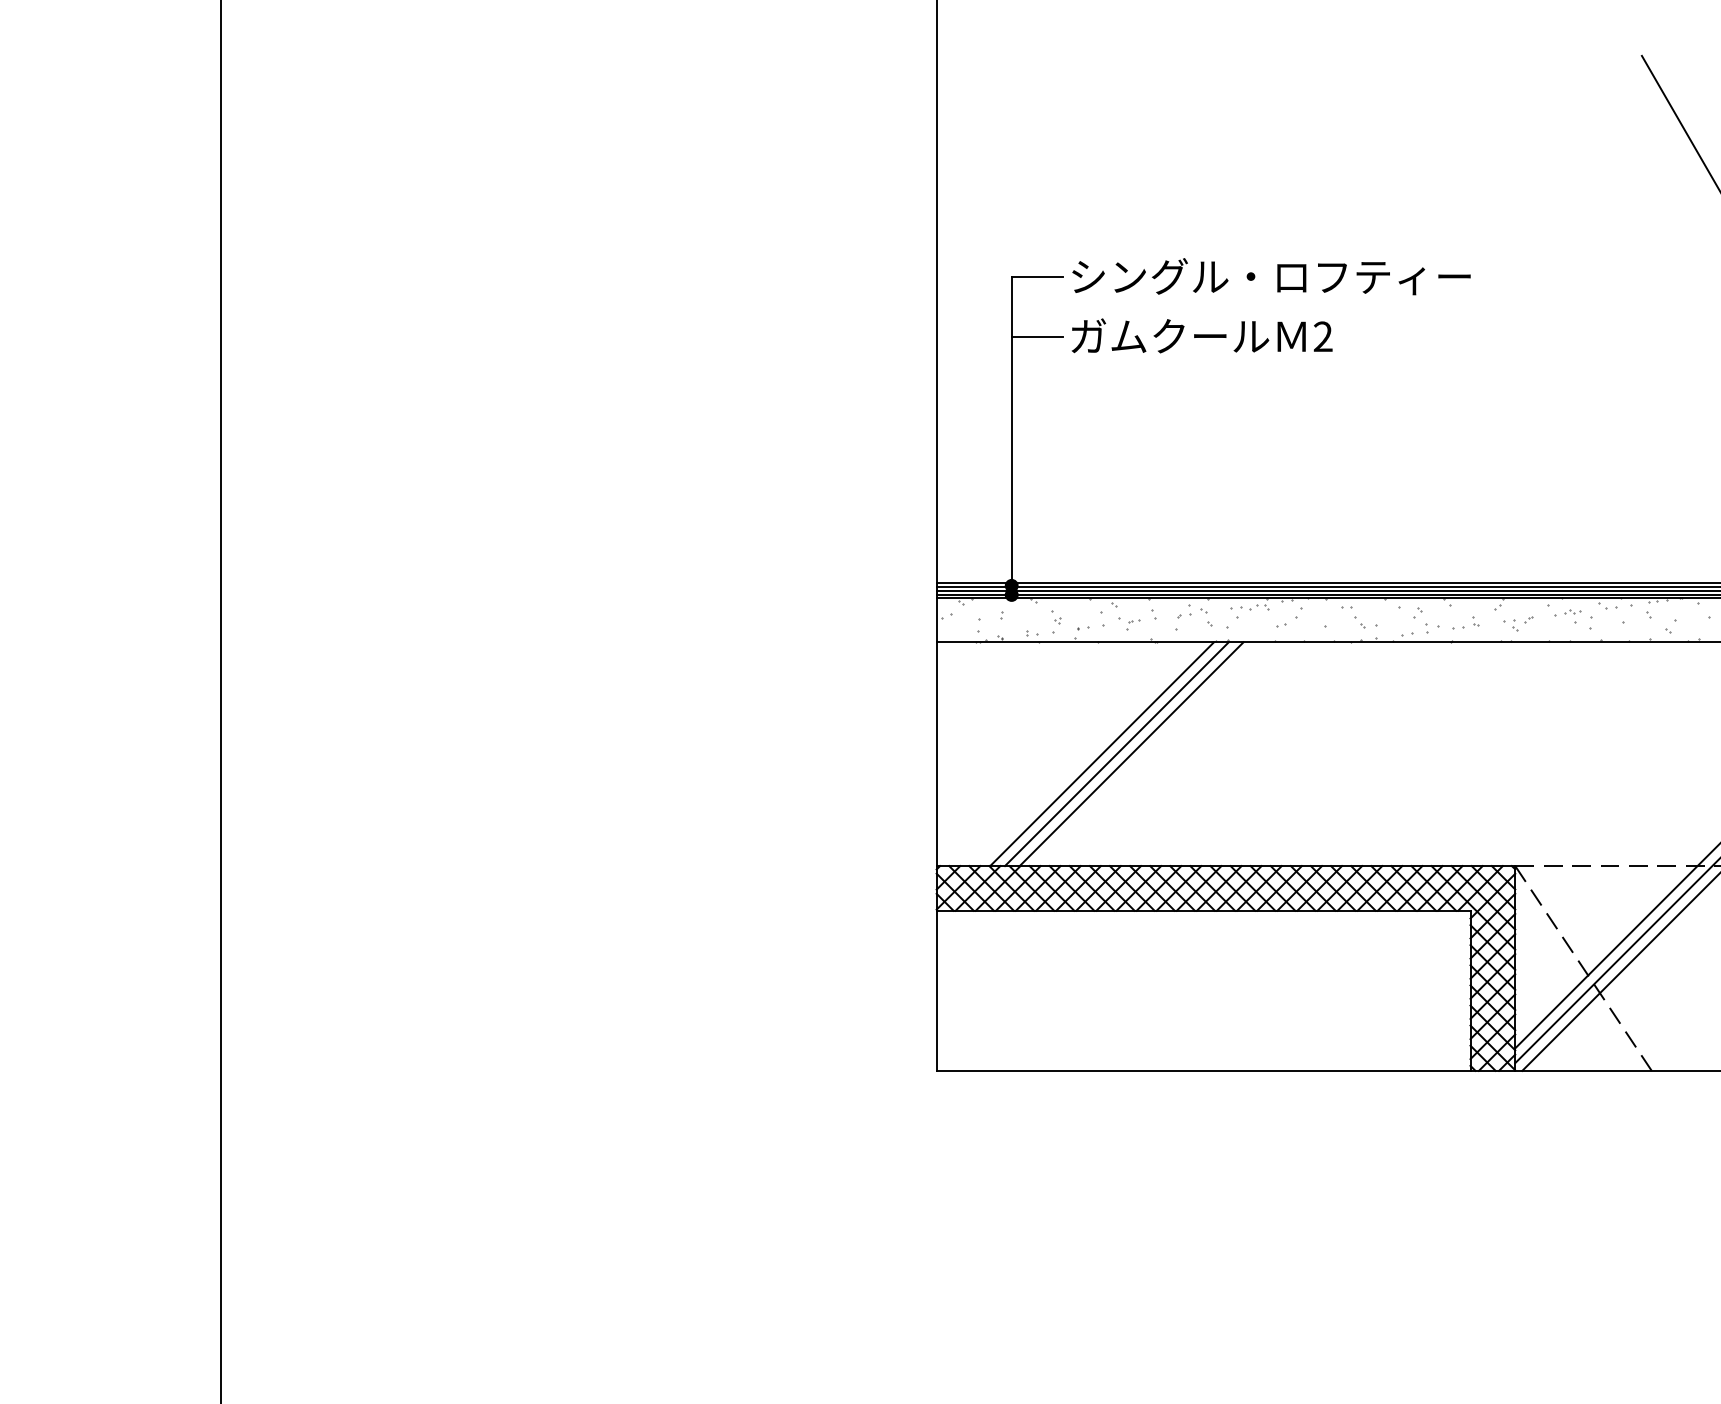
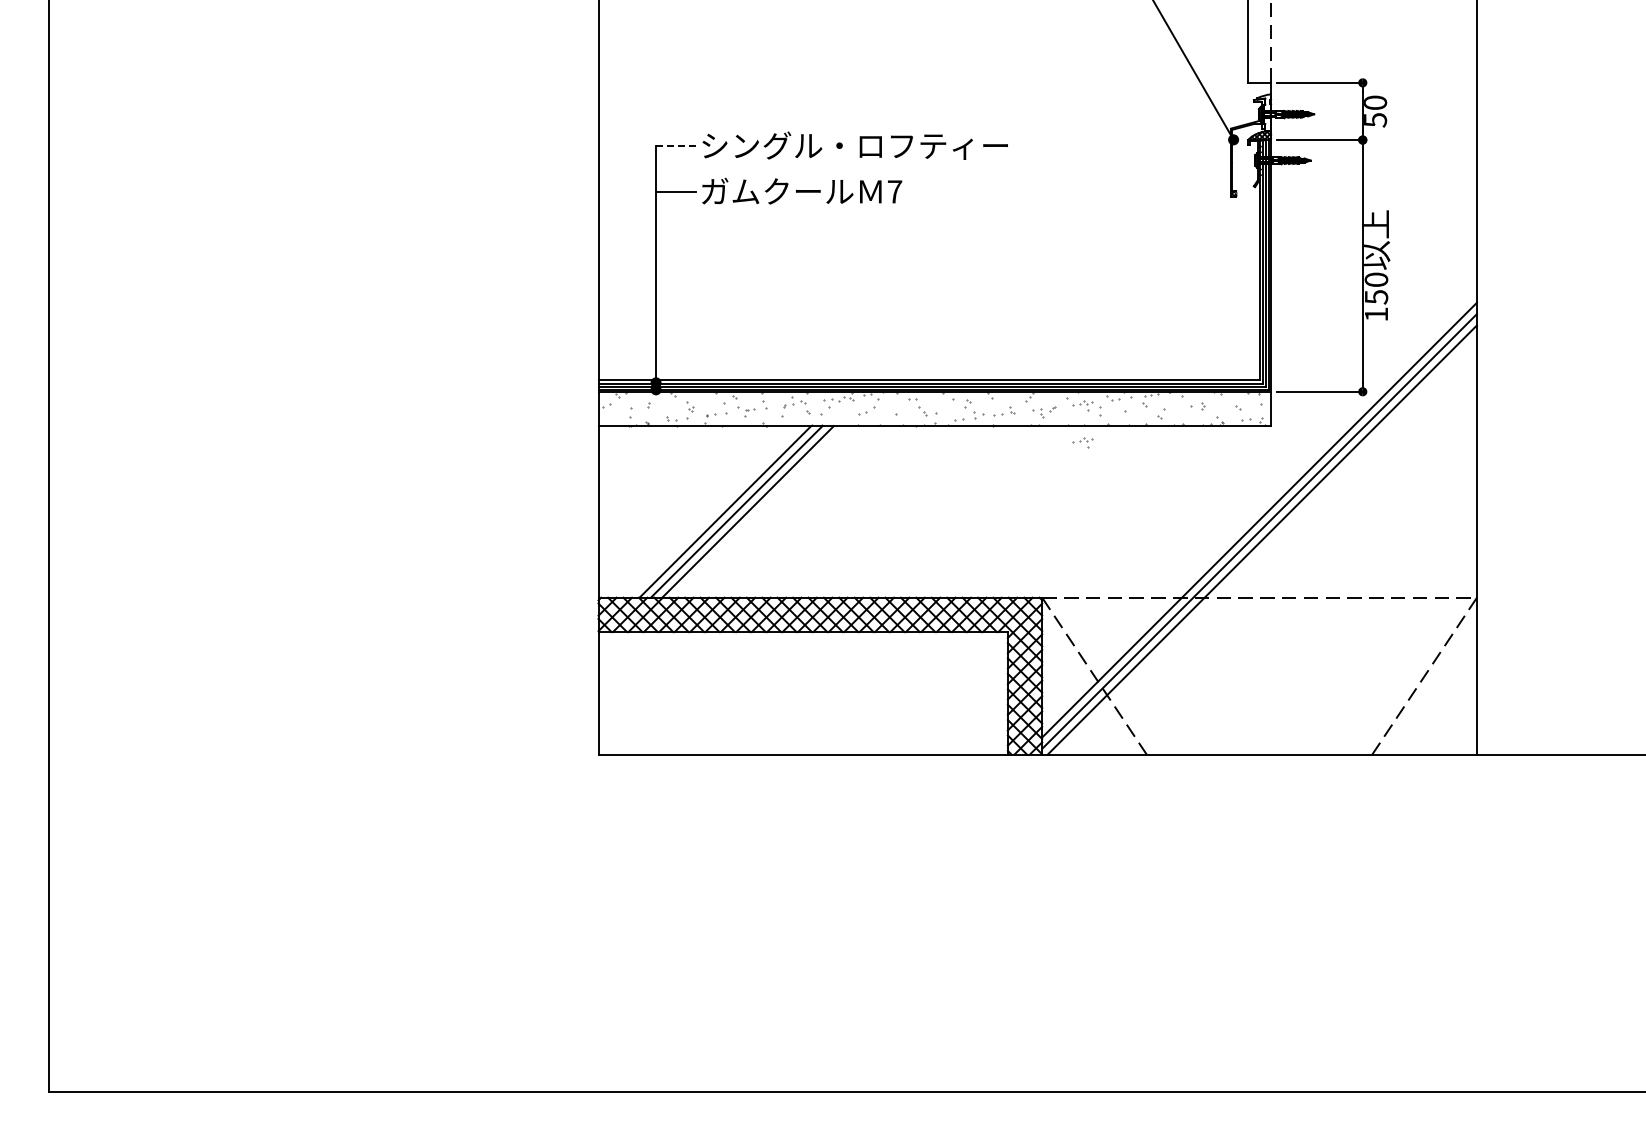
line: (1037, 277) -> (675, 146), solid -> dashed
text: (1322, 336) -> (894, 191), 2 -> 7
part: (1567, 663) -> (1082, 442), added

